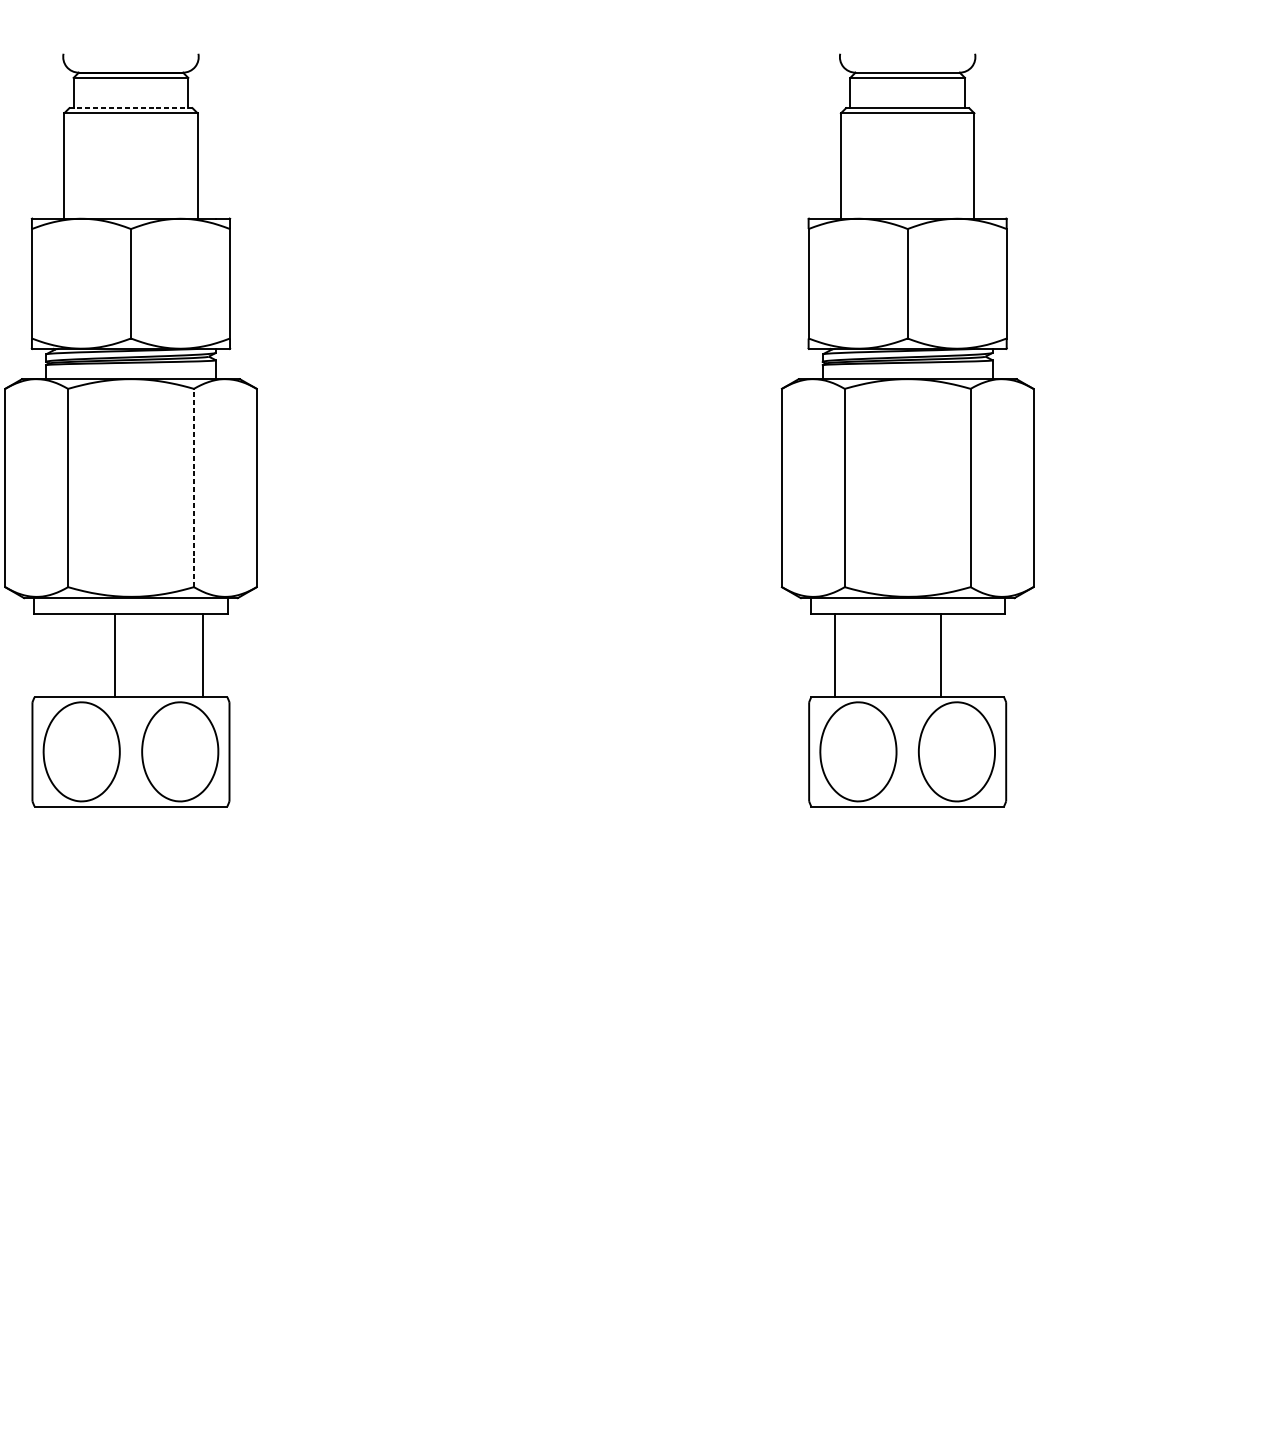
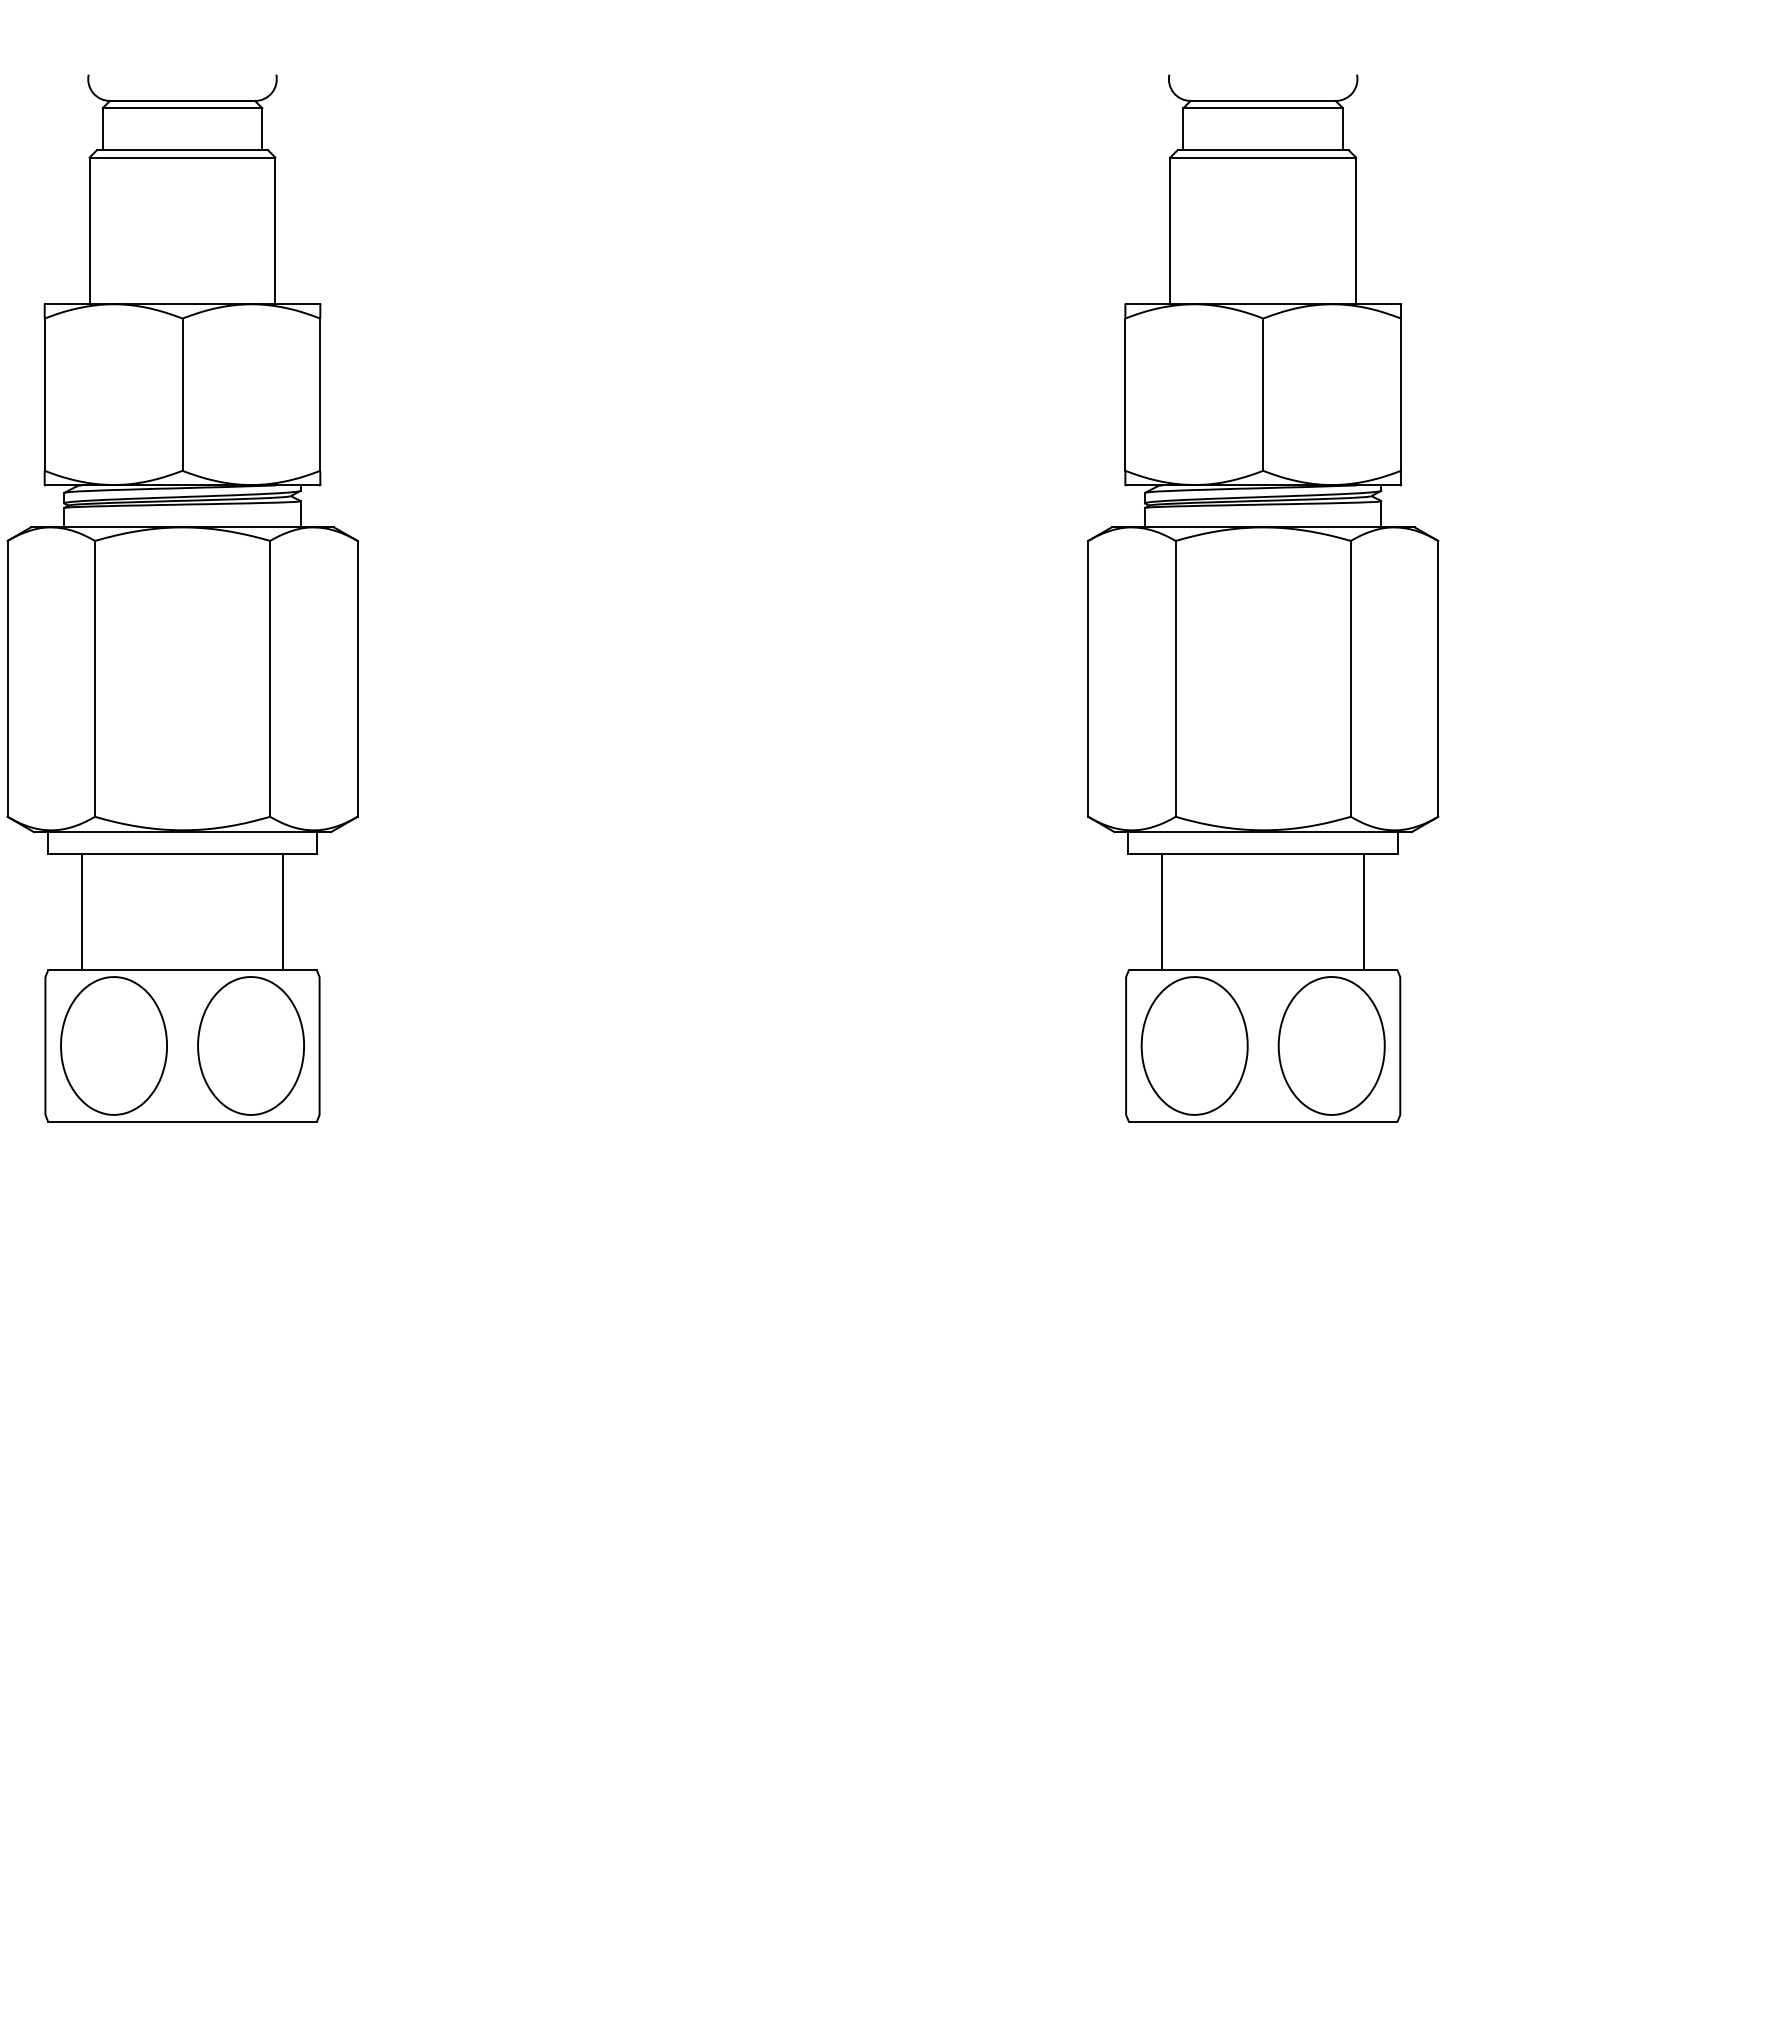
line: (130, 108) -> (182, 150), dashed -> solid
line: (194, 487) -> (270, 678), dashed -> solid
line: (115, 655) -> (81, 911), moved
line: (940, 655) -> (1364, 911), moved

